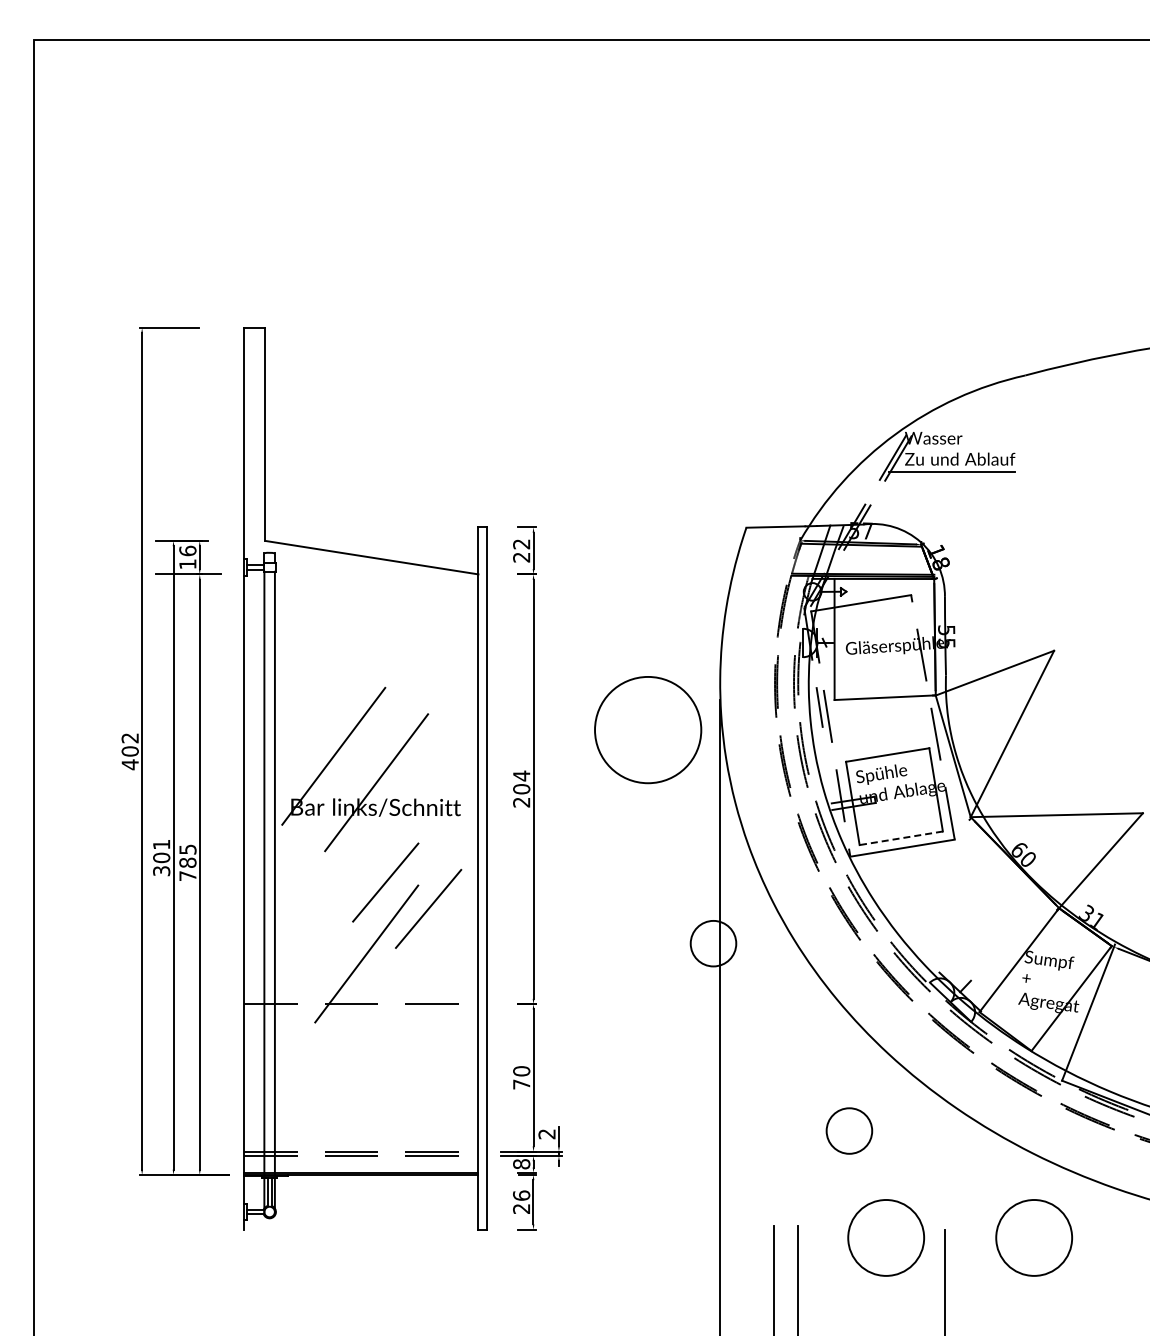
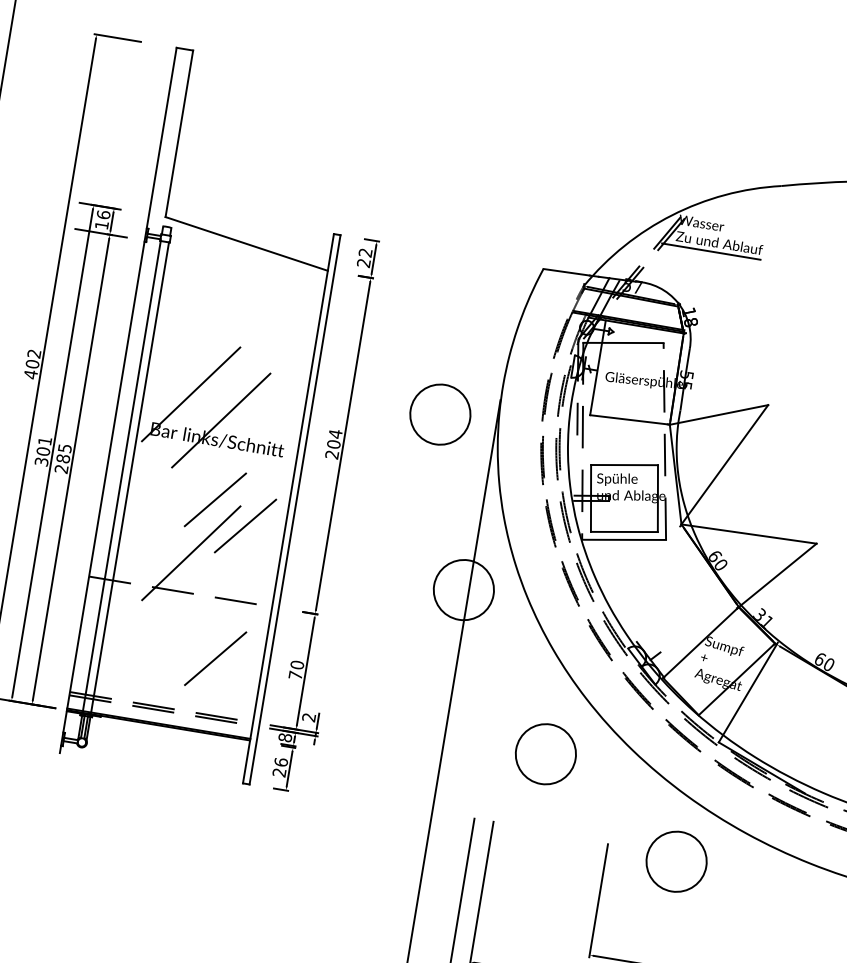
circle: (647, 730) -> (439, 414), size x0.71
line: (900, 838) -> (623, 532), dashed -> solid
text: (187, 876) -> (61, 469), 785 -> 285
circle: (713, 943) -> (463, 589), size x1.67
line: (418, 1080) -> (215, 658), added
circle: (849, 1130) -> (546, 753), size x1.67
circle: (885, 1237) -> (560, 842), removed

